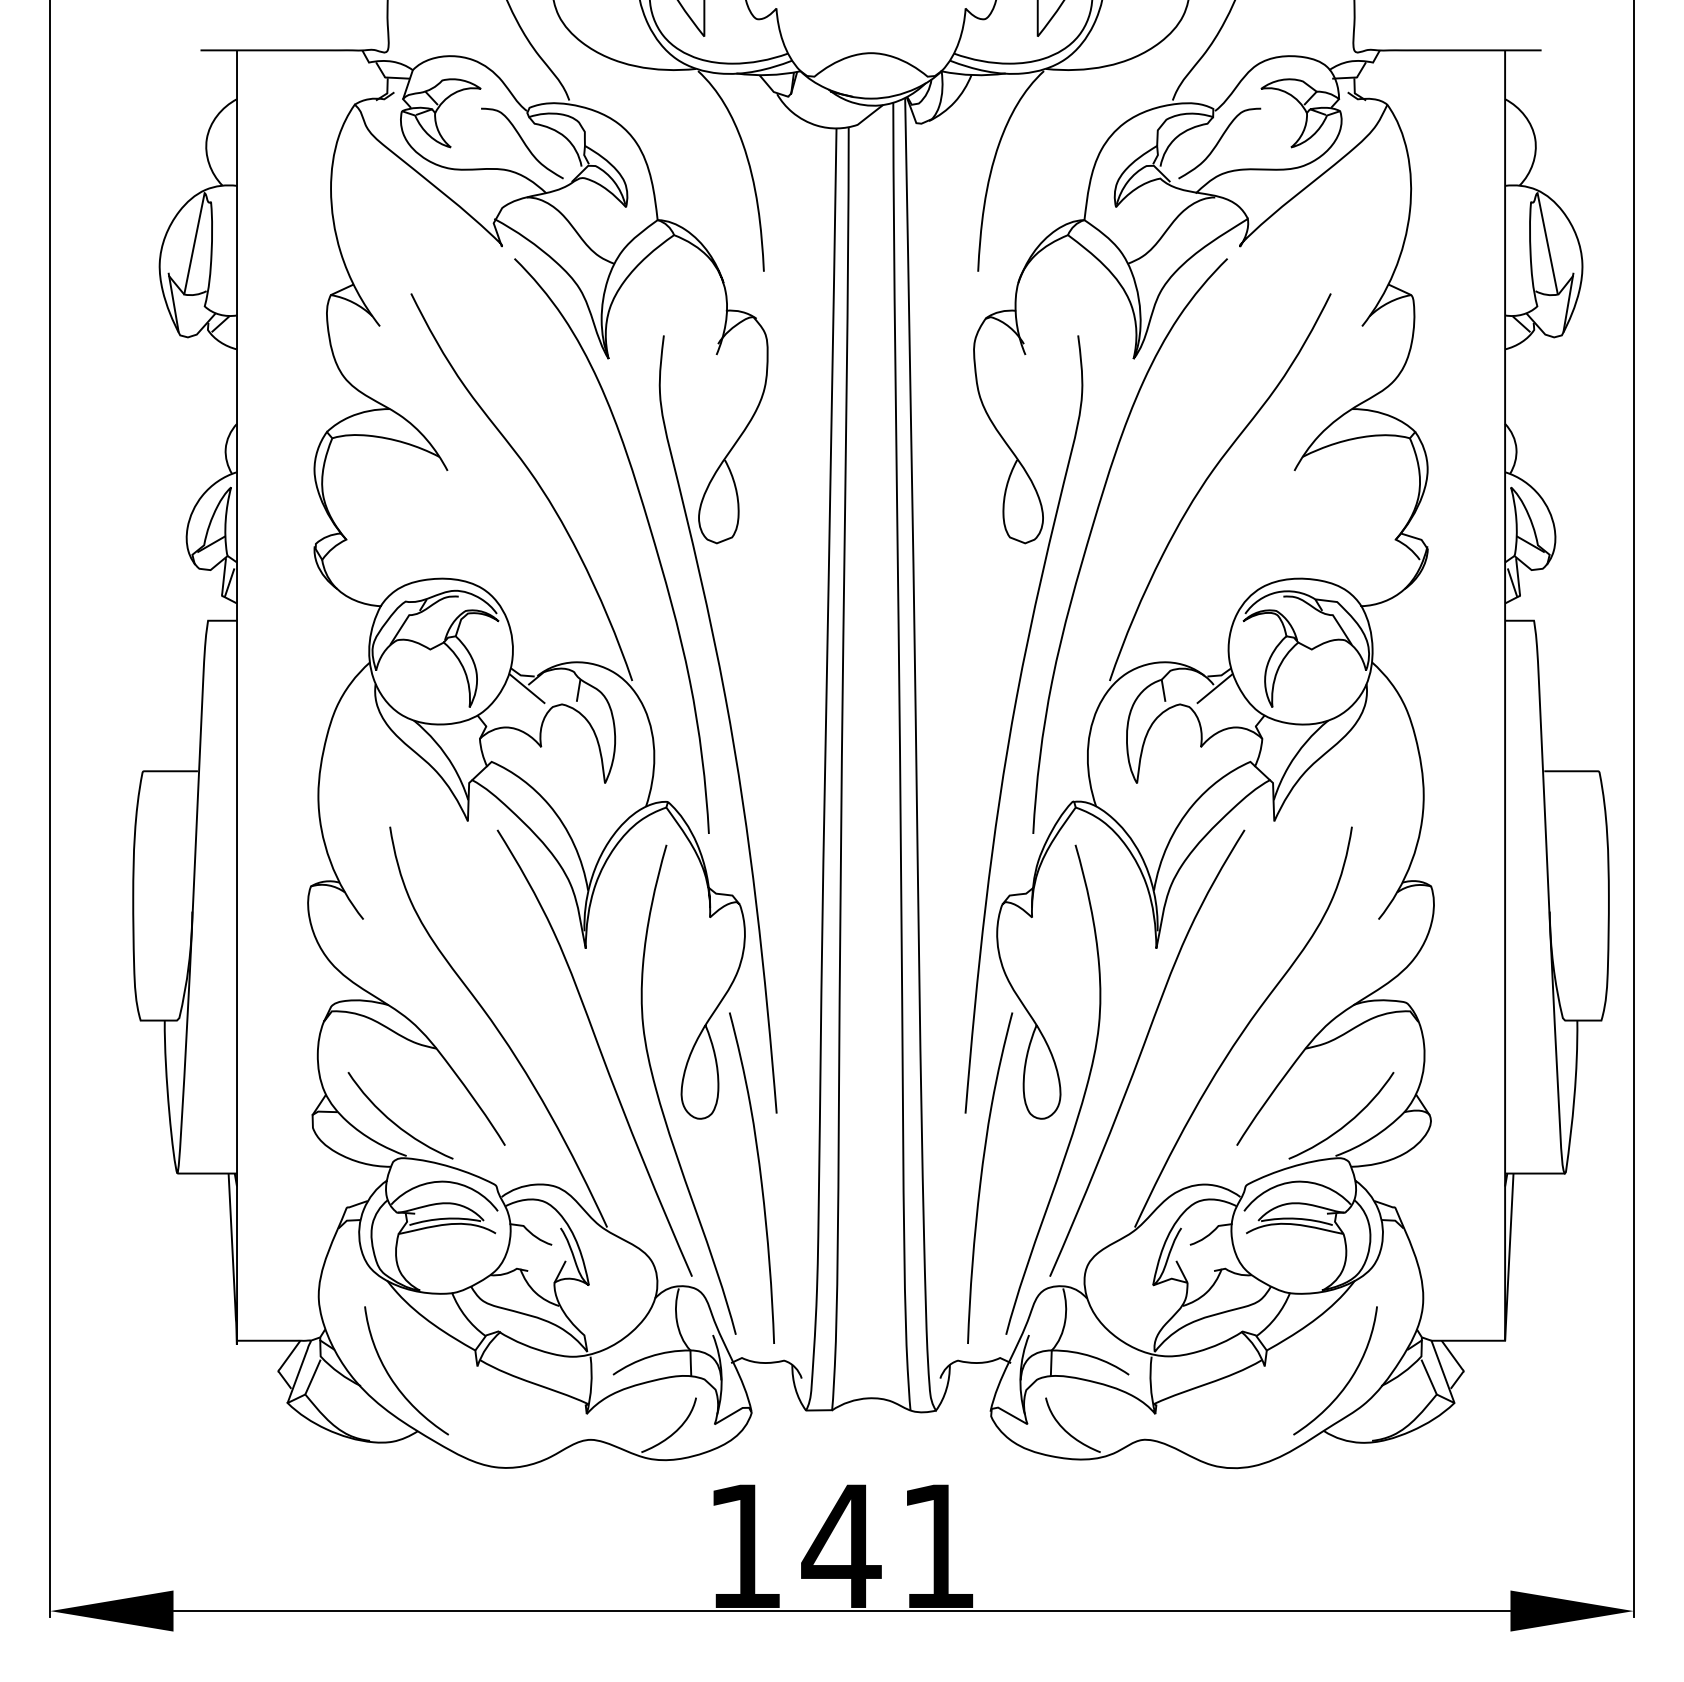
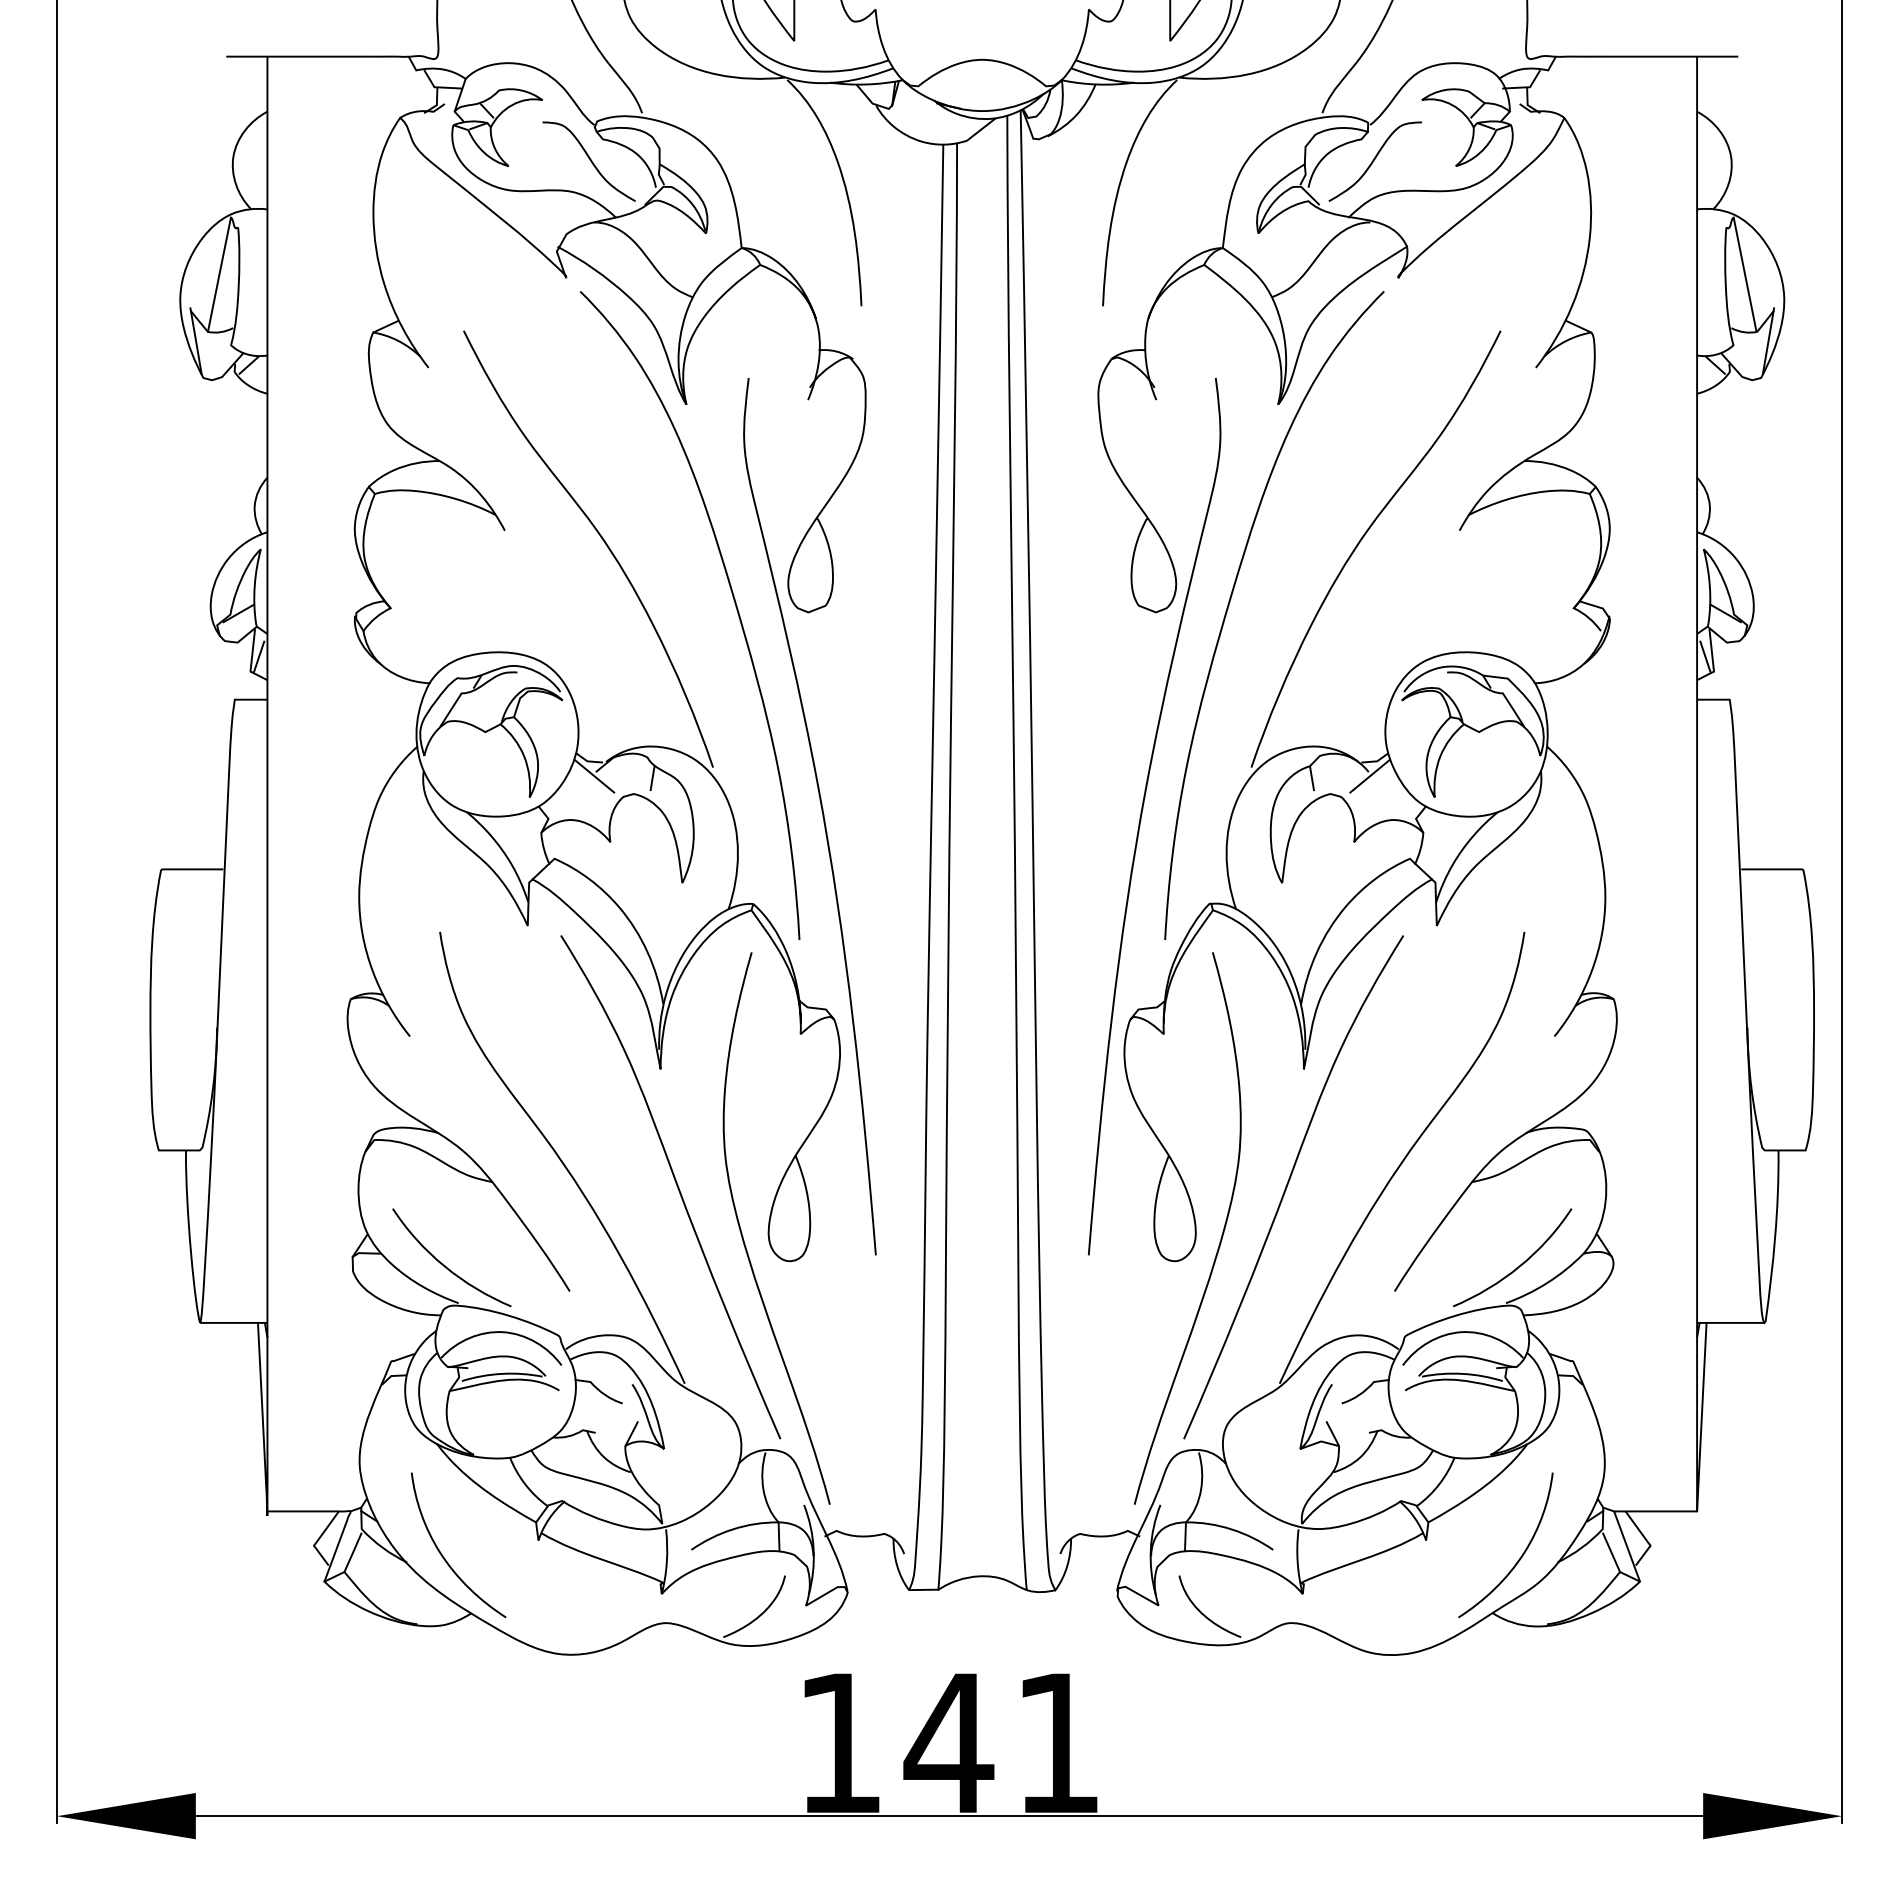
curve: (759, 1174) -> (856, 1323), removed
curve: (982, 1177) -> (1107, 1327), removed

